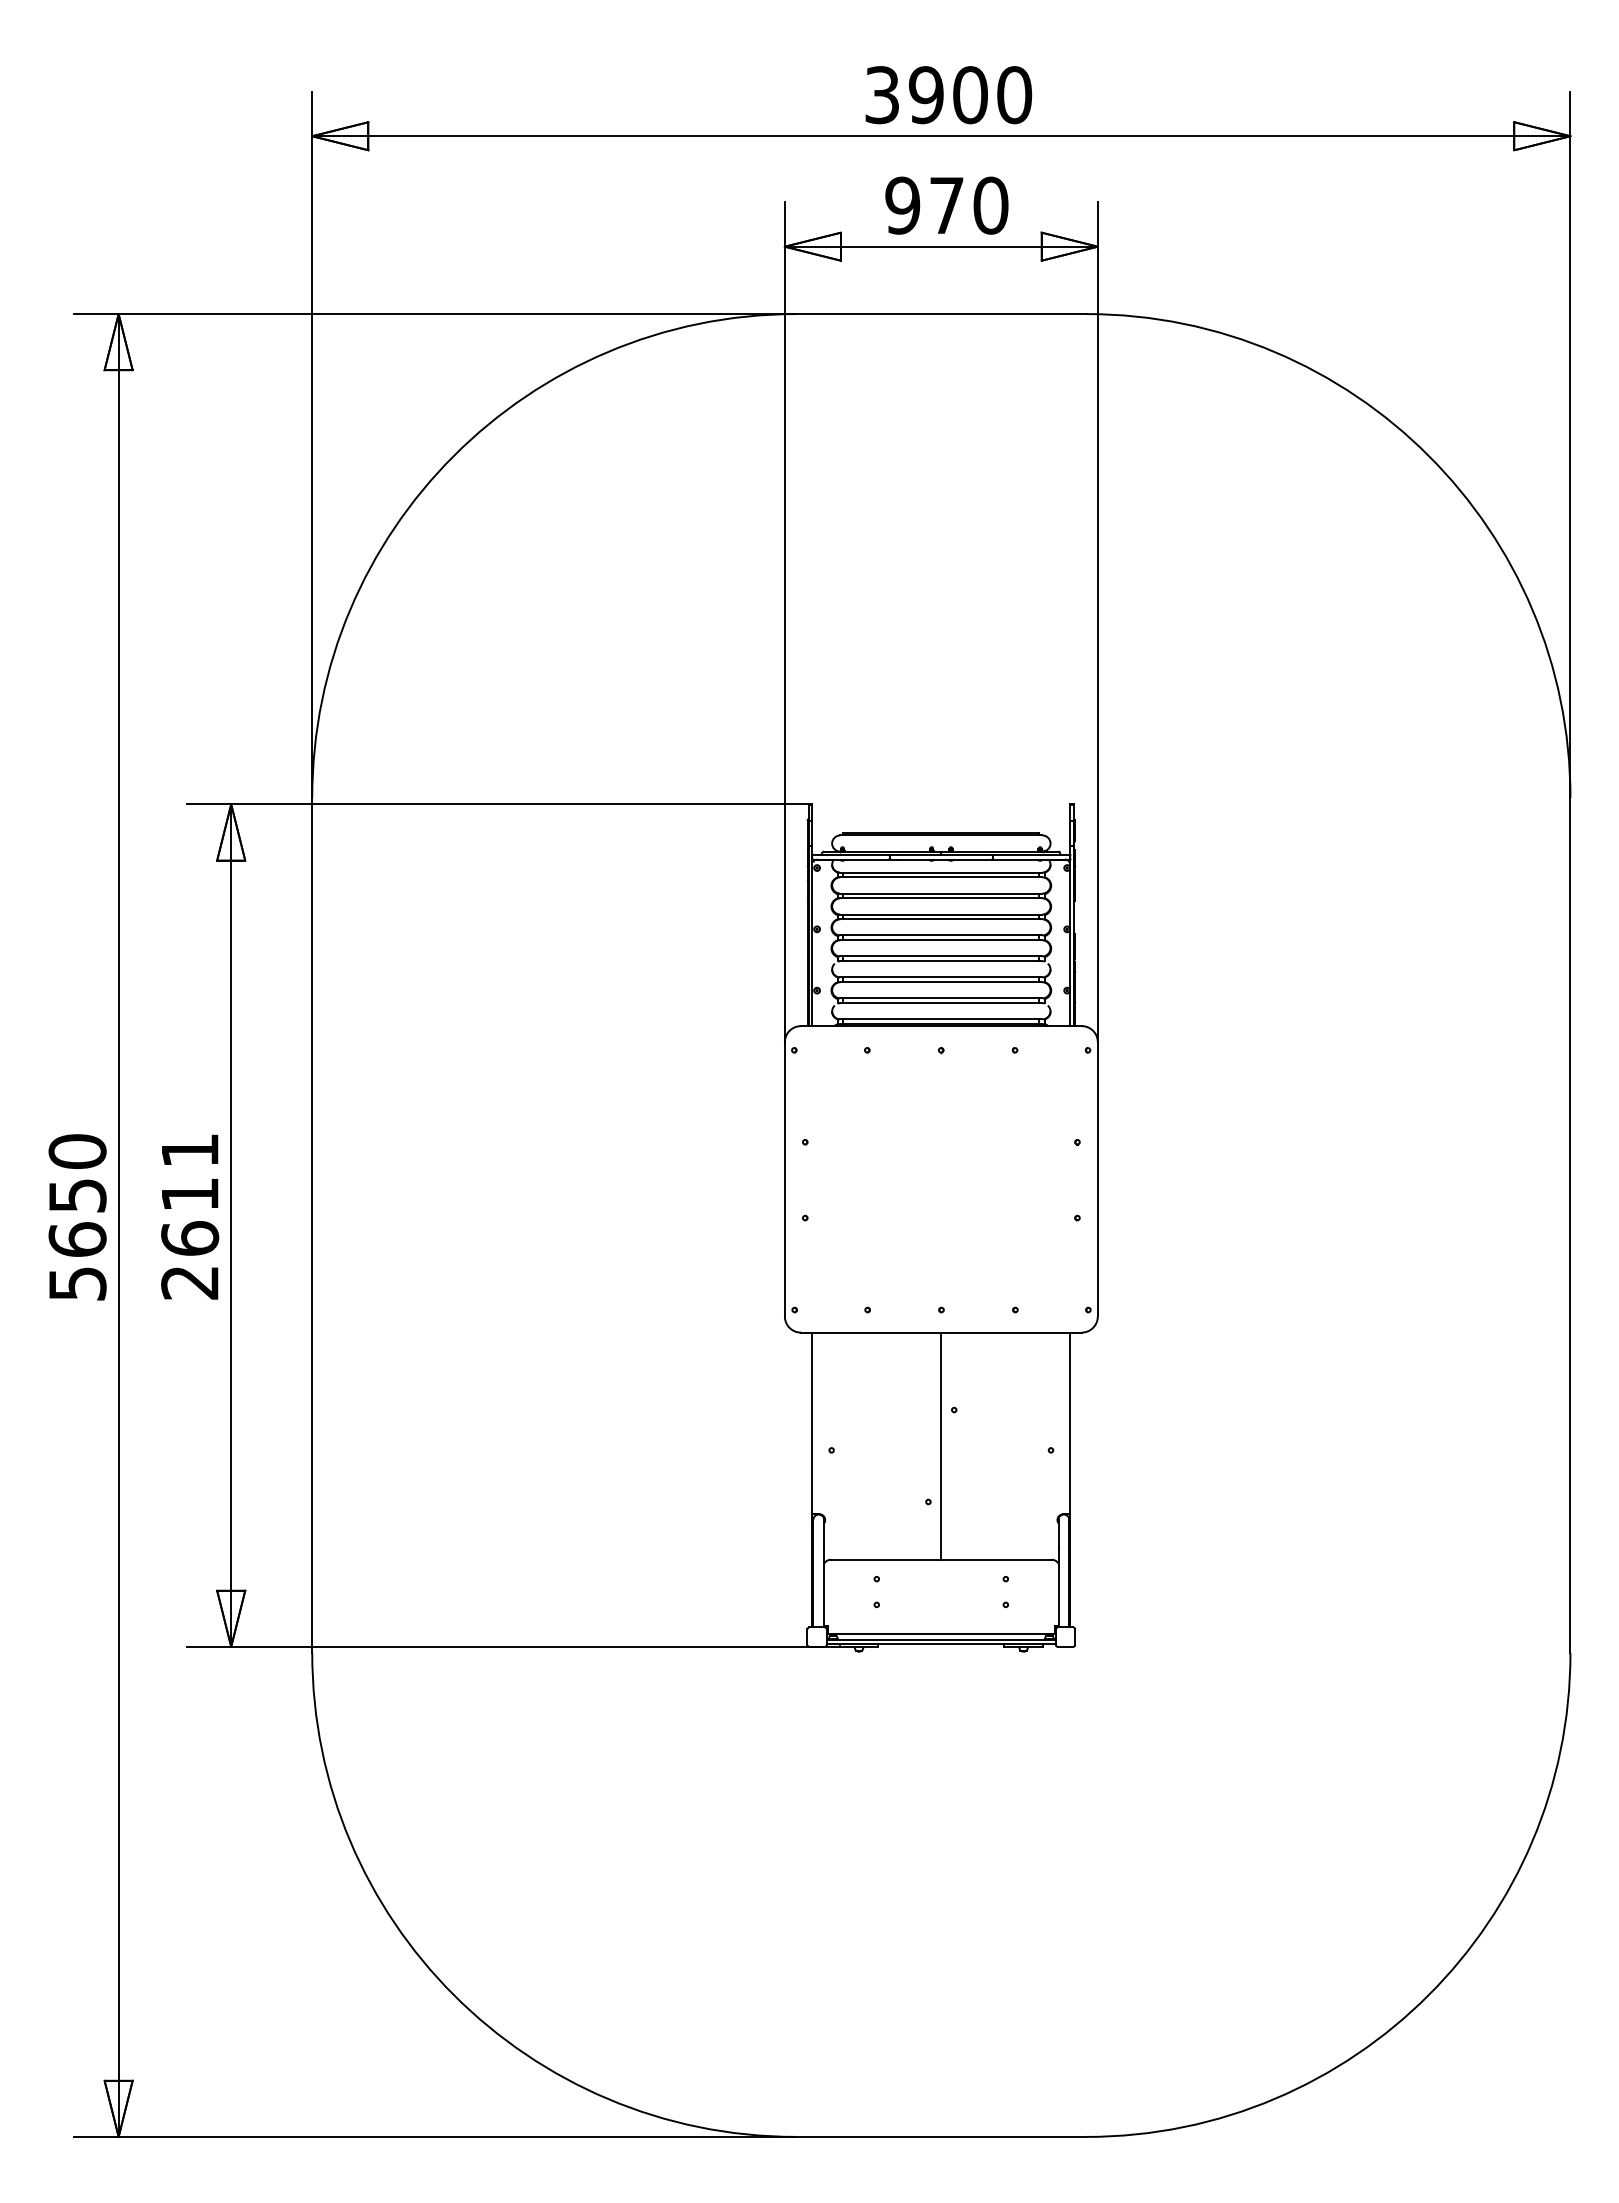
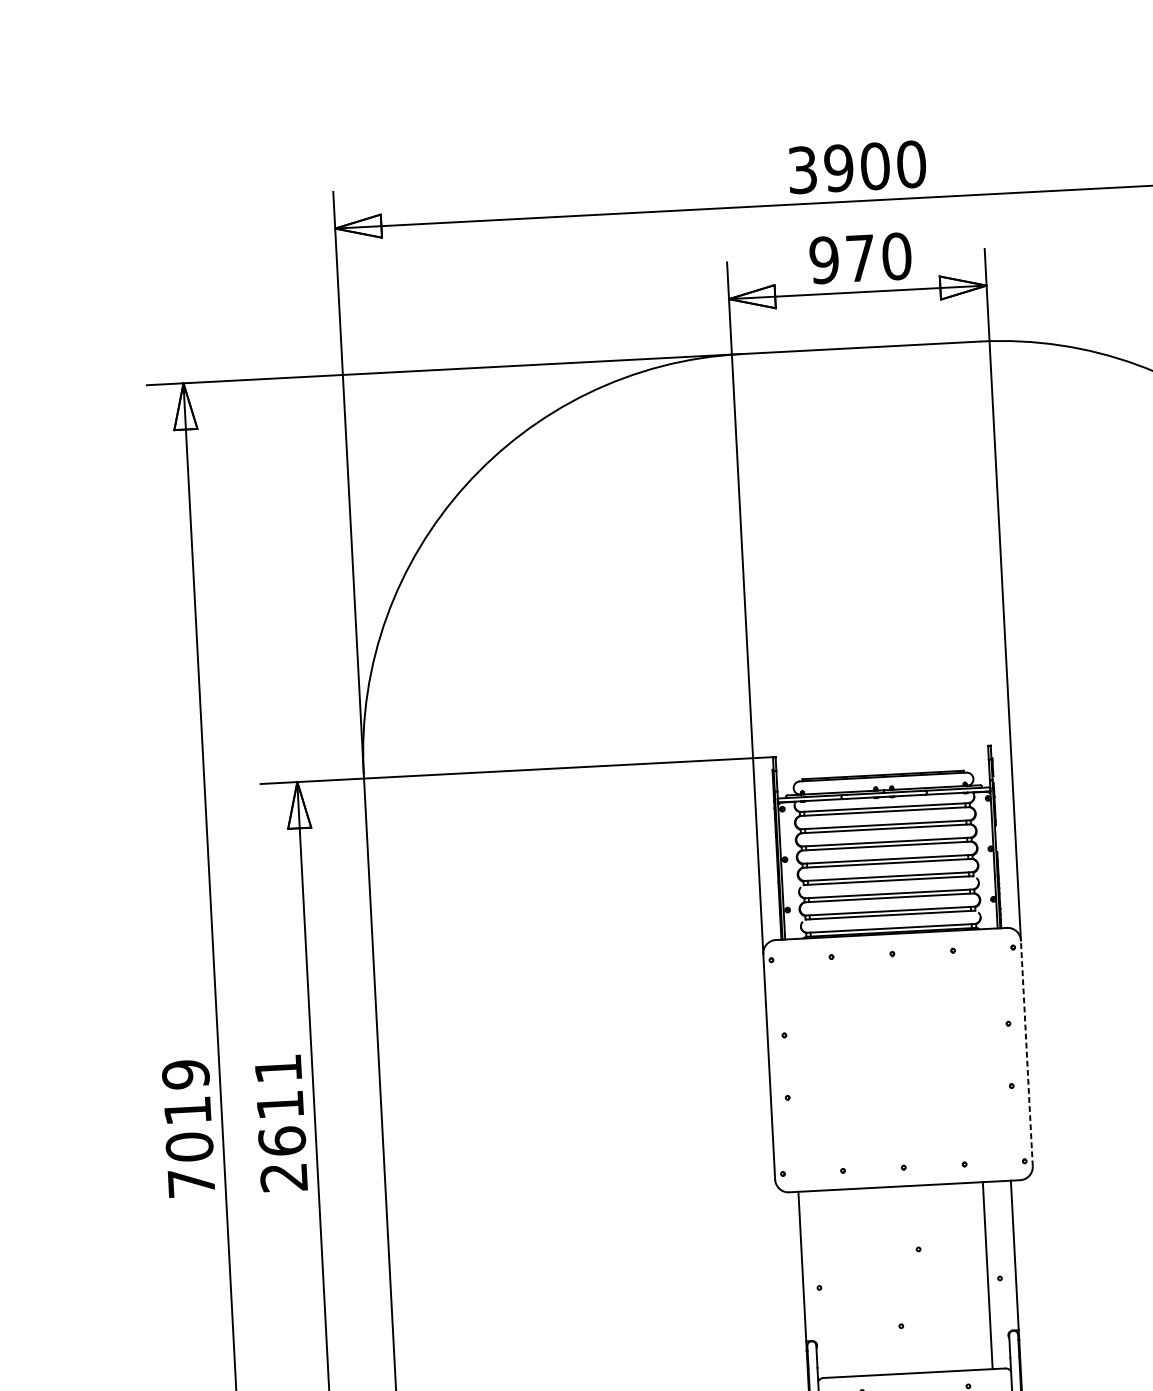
line: (1097, 1178) -> (1026, 1052), solid -> dashed
text: (77, 1217) -> (188, 1128), 5650 -> 7019
line: (941, 1445) -> (987, 1275), moved

